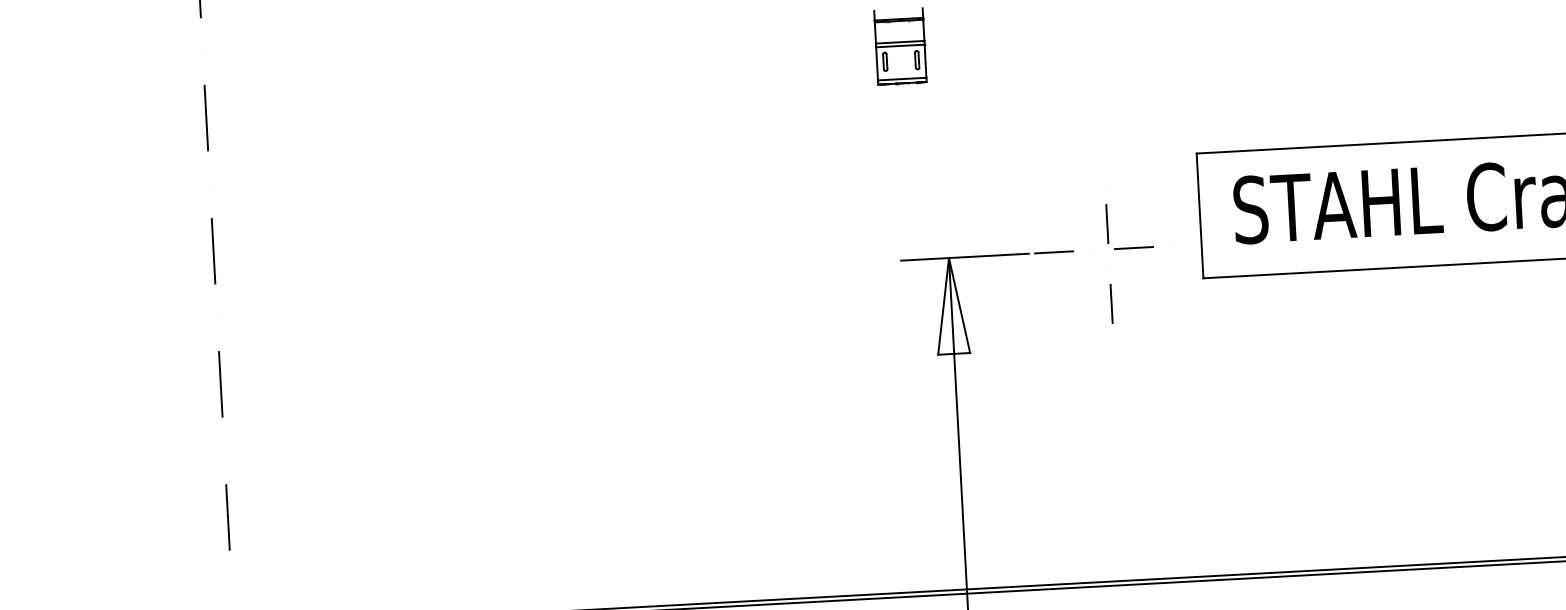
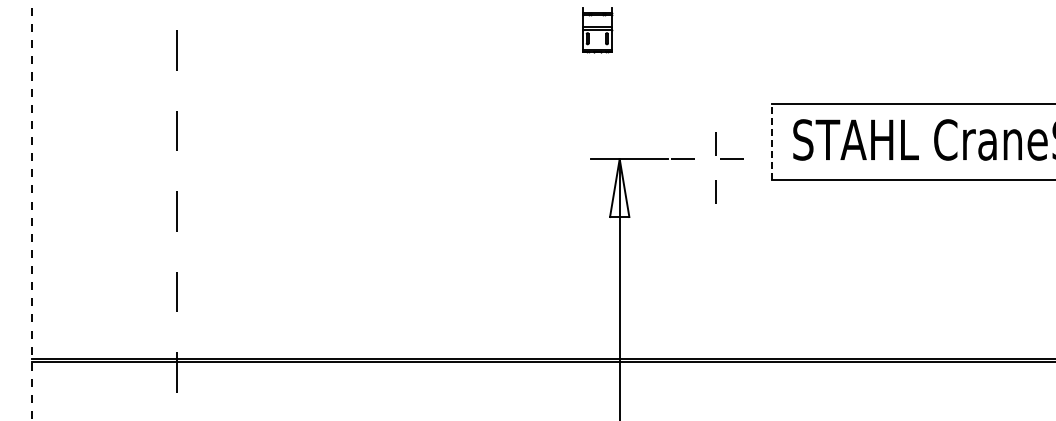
line: (1200, 215) -> (772, 141), solid -> dashed

